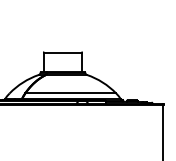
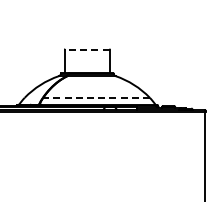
line: (62, 53) -> (86, 50), solid -> dashed
line: (70, 93) -> (96, 97), solid -> dashed

